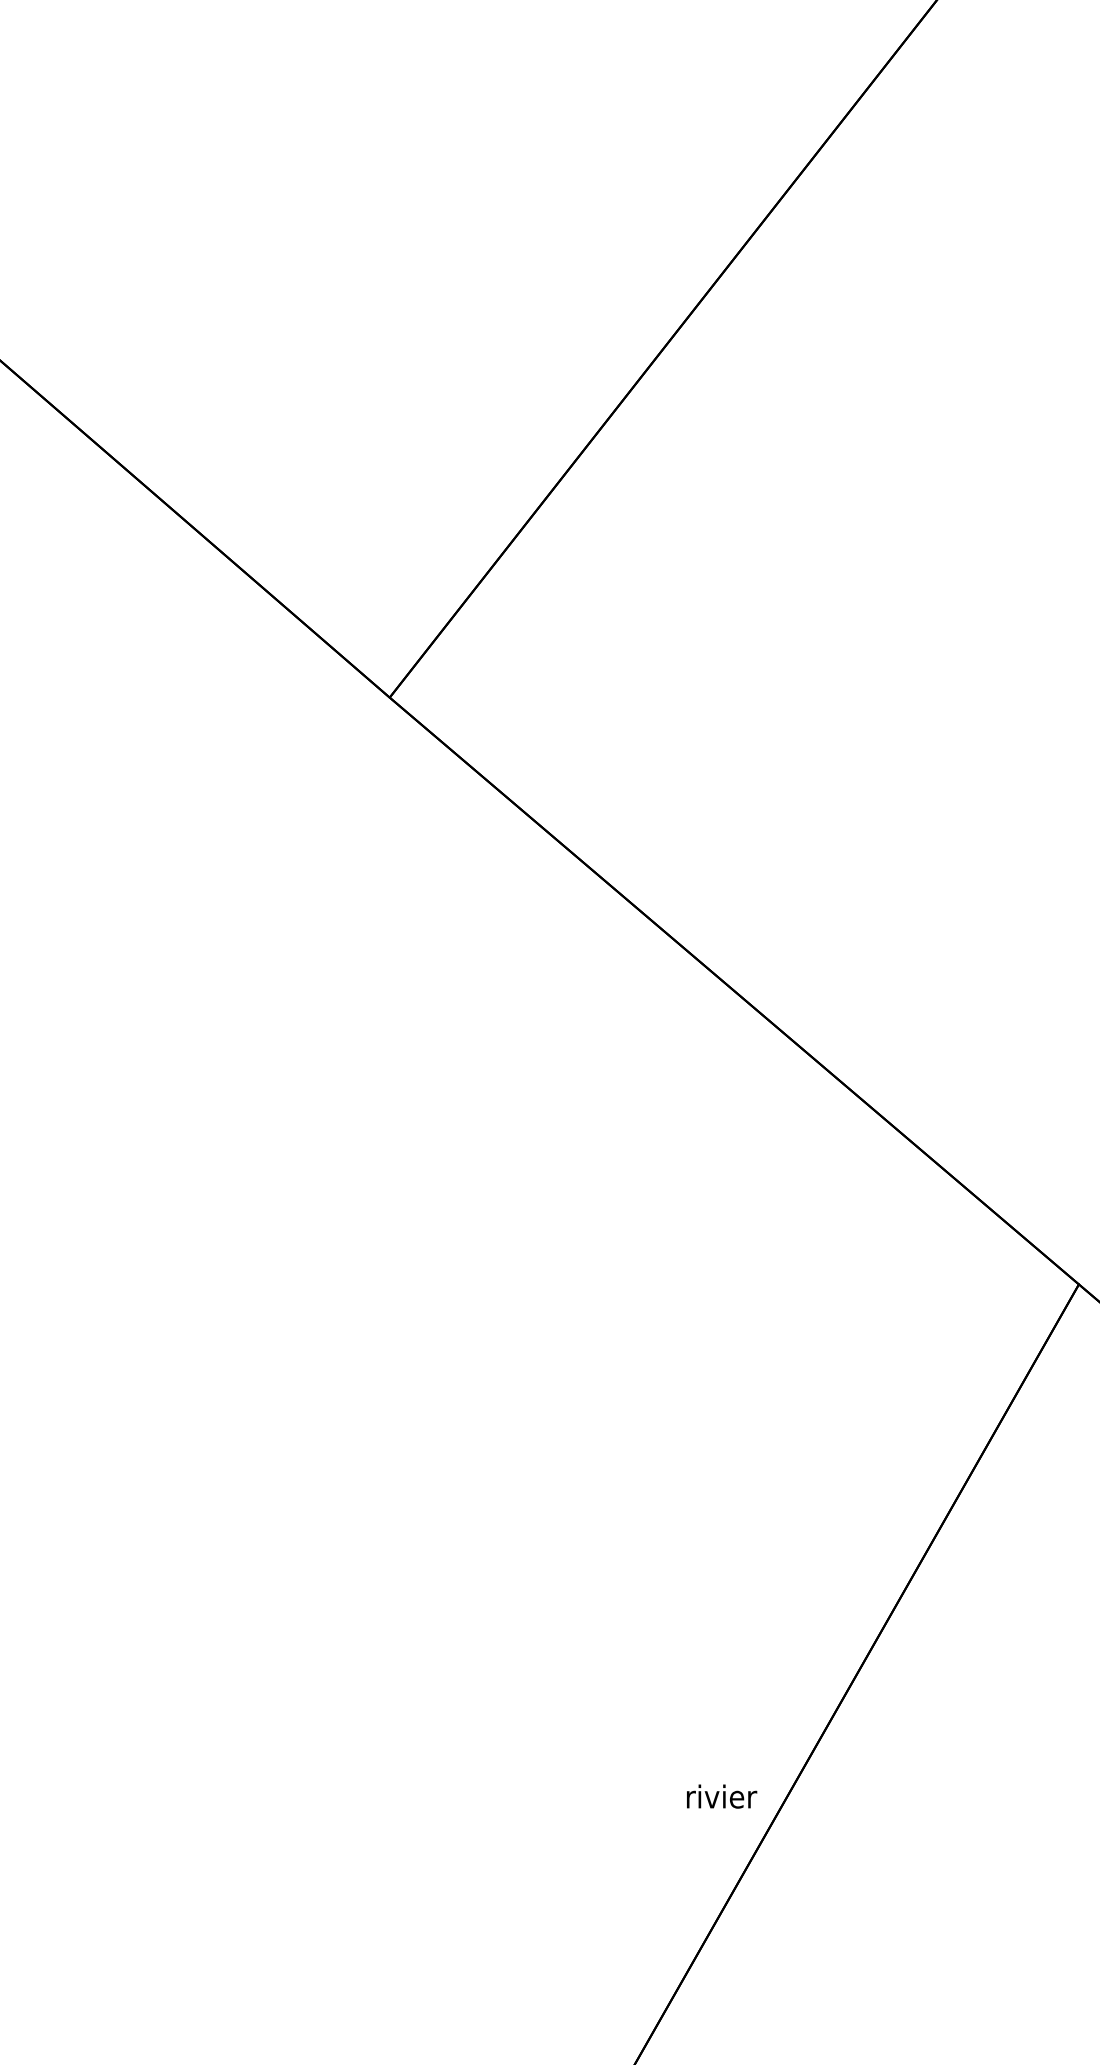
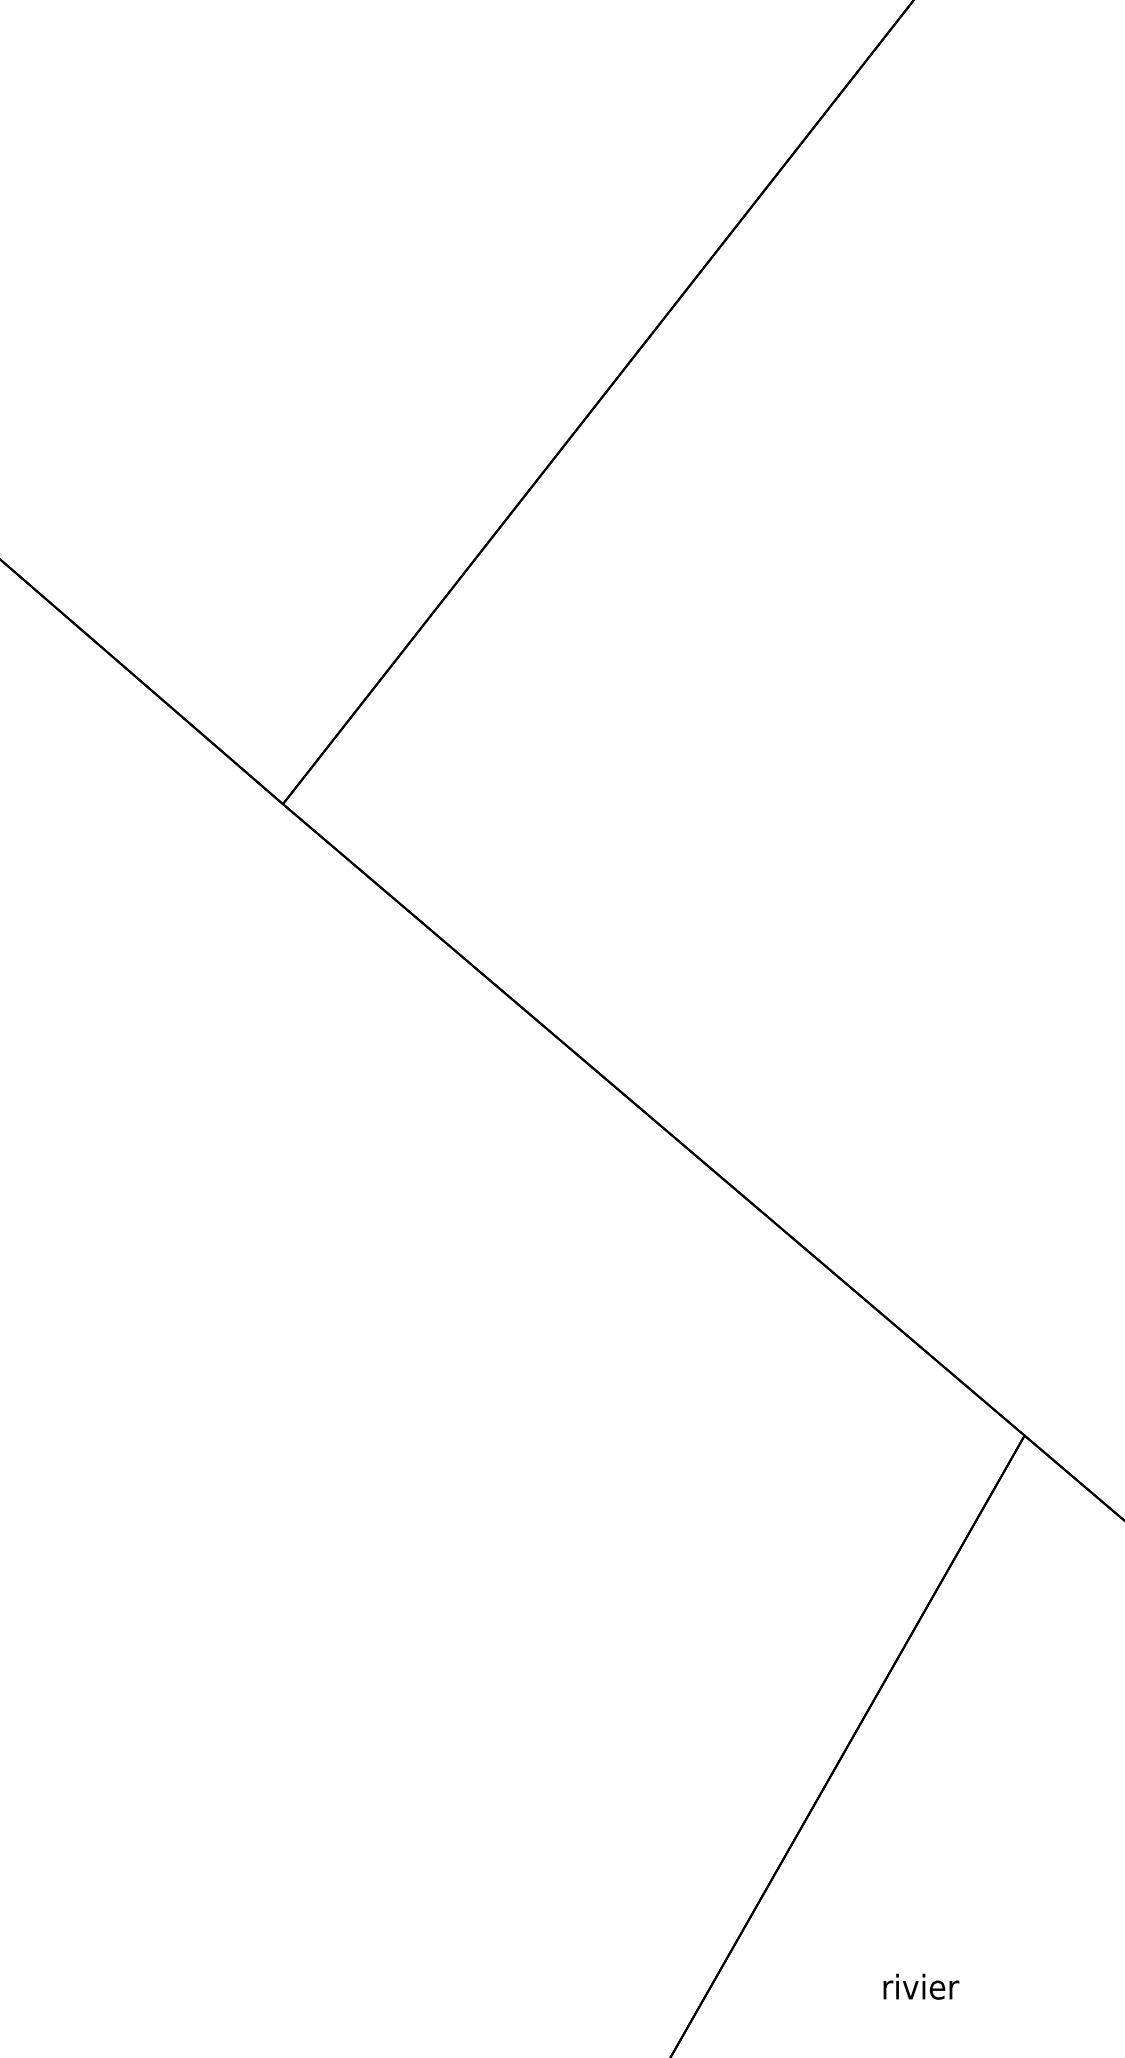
text: (722, 1796) -> (921, 1986), moved

